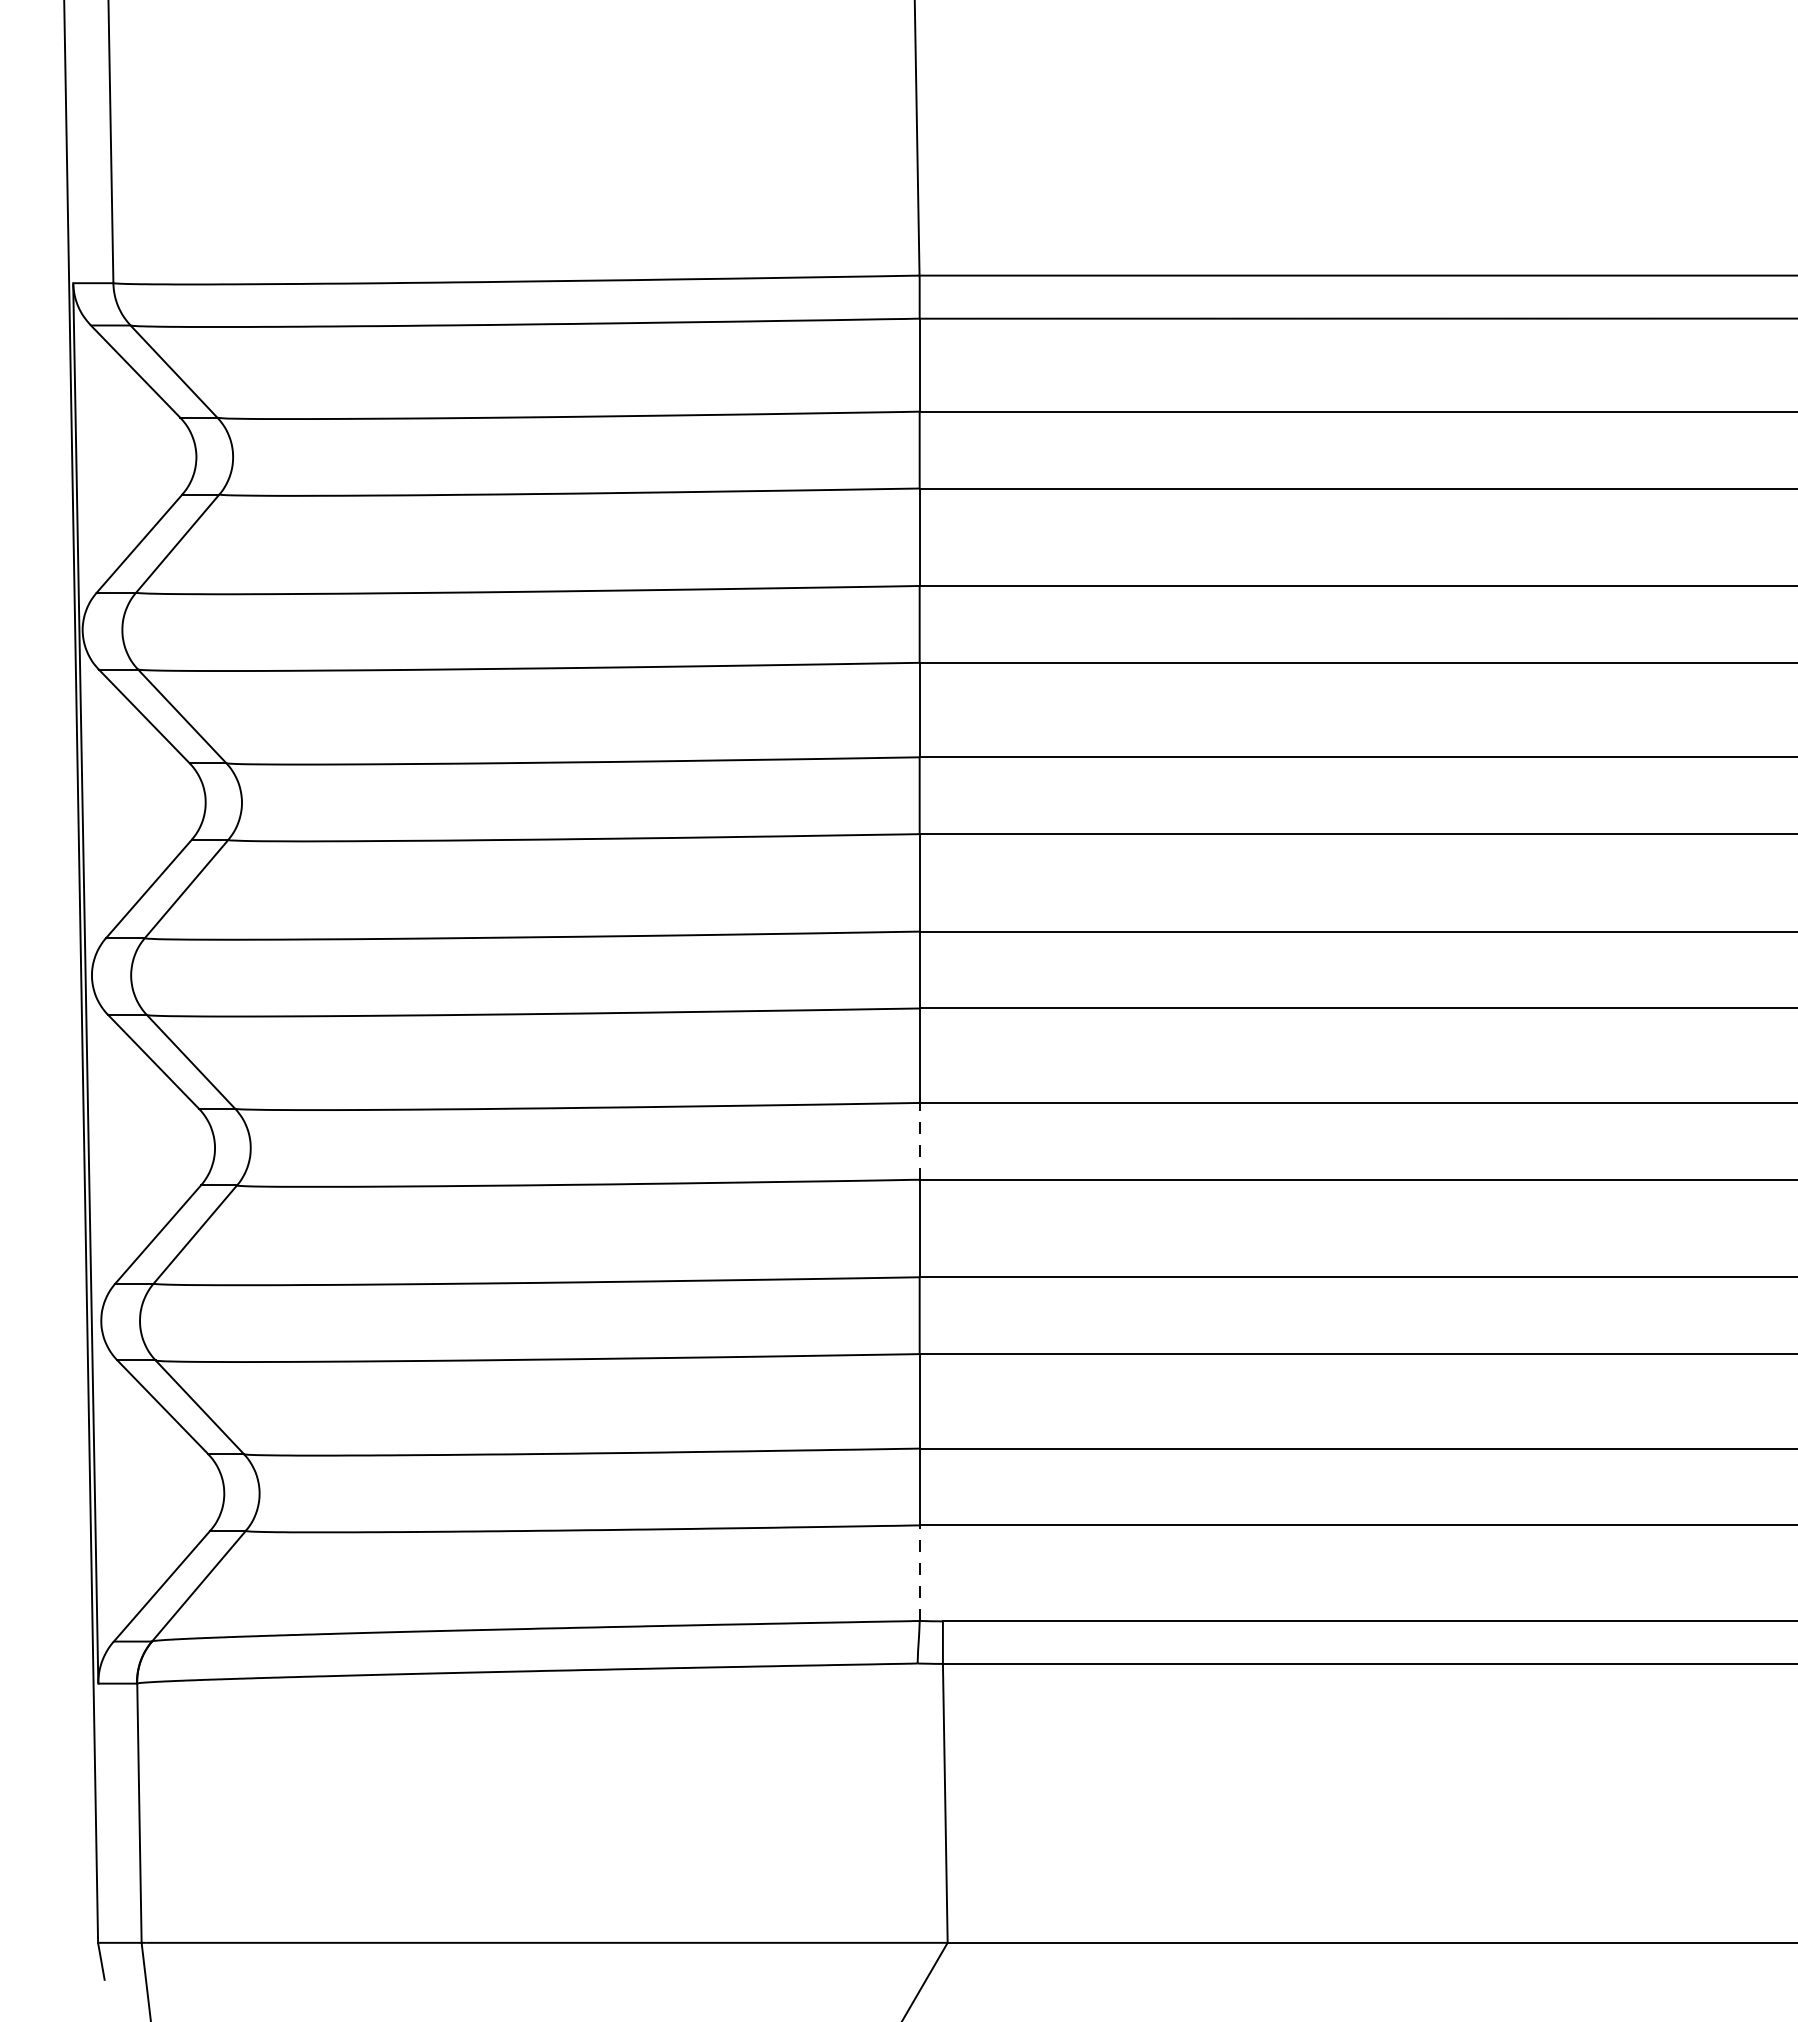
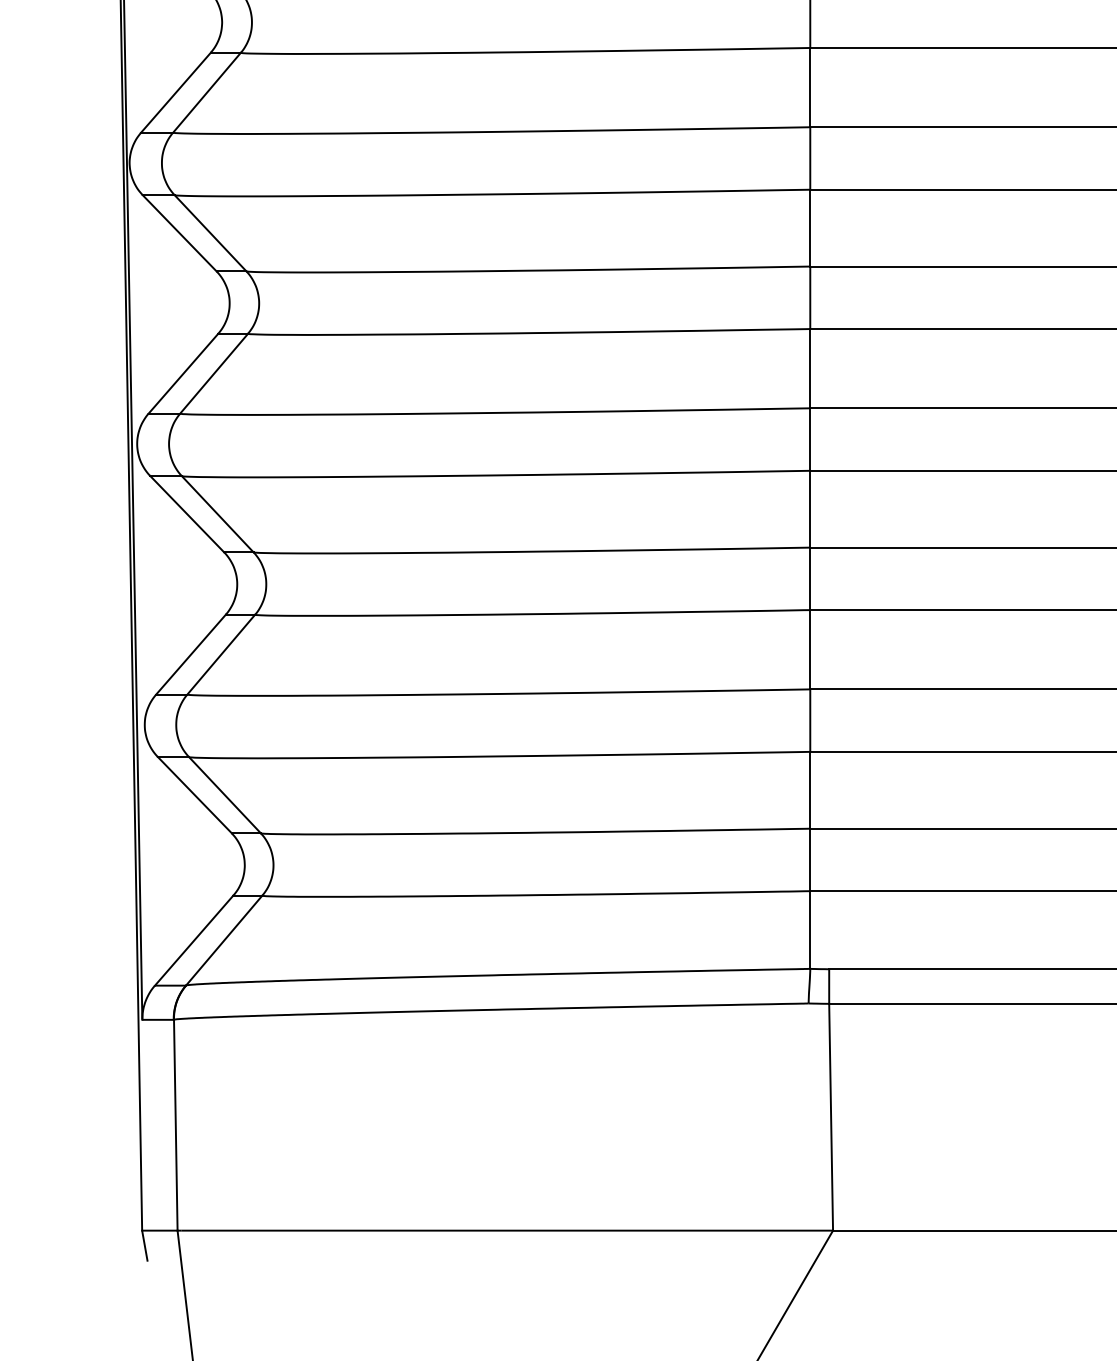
line: (919, 1140) -> (810, 578), dashed -> solid
line: (919, 1573) -> (810, 930), dashed -> solid

